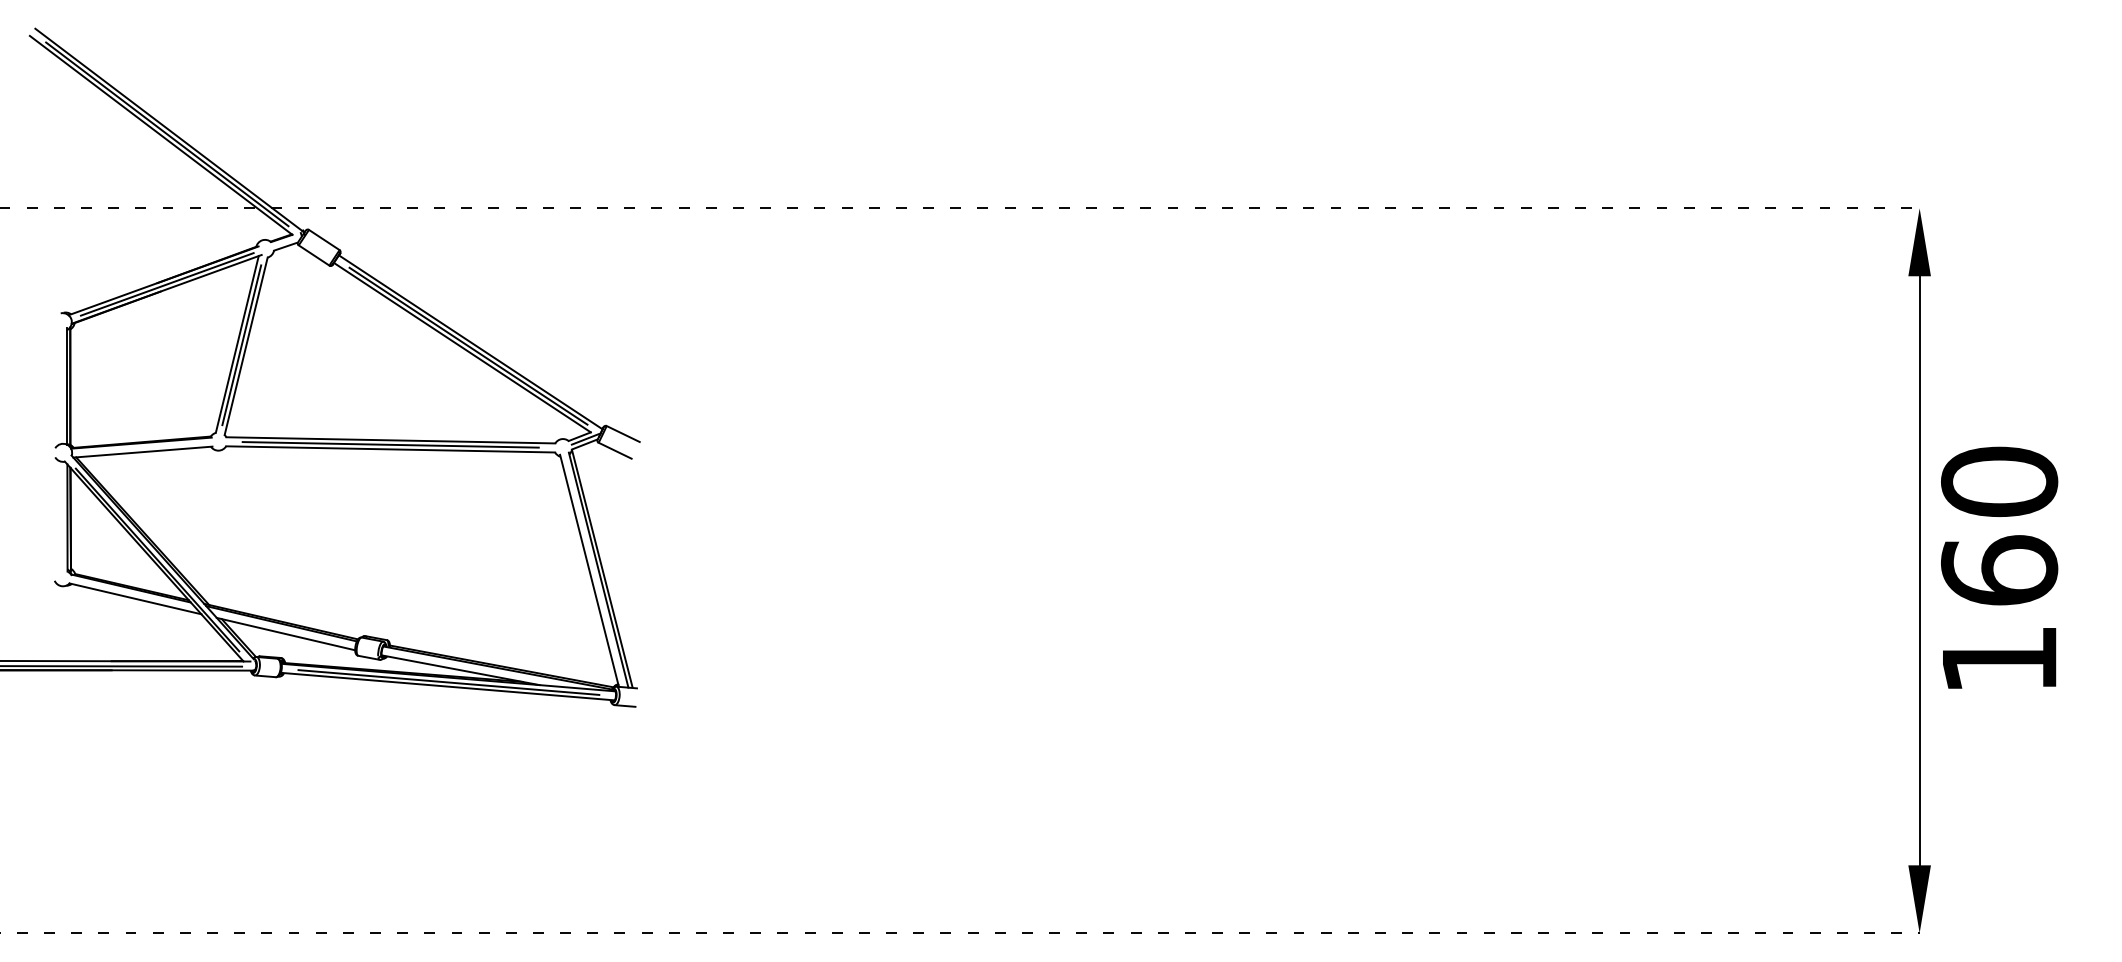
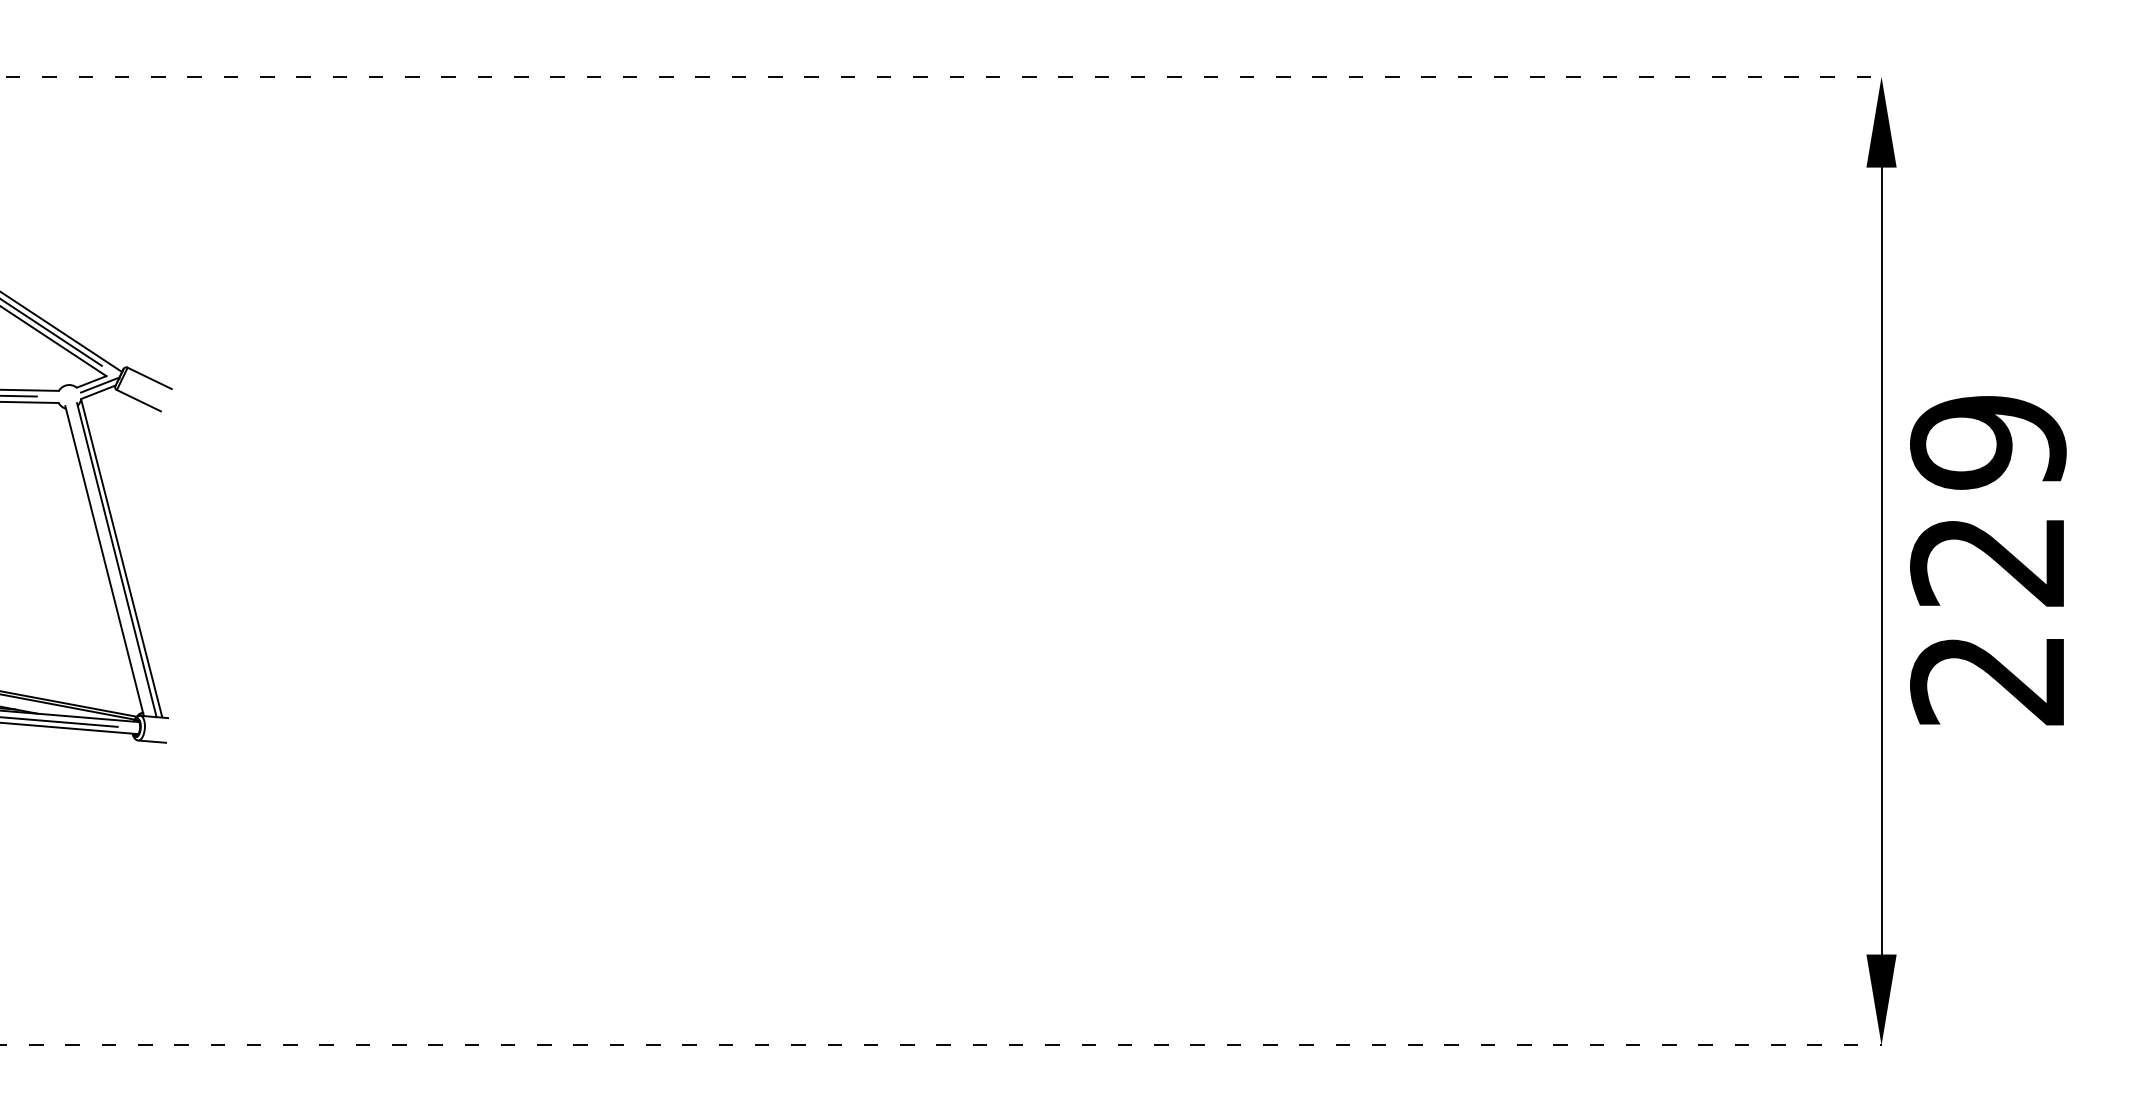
text: (1999, 569) -> (1988, 559), 160 -> 229

